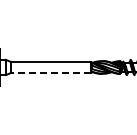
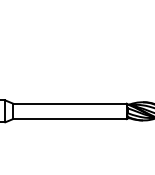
line: (51, 72) -> (70, 118), dashed -> solid

